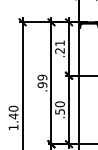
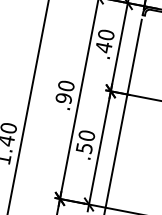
text: (59, 46) -> (104, 40), .21 -> .40
text: (42, 77) -> (66, 85), .99 -> .90

